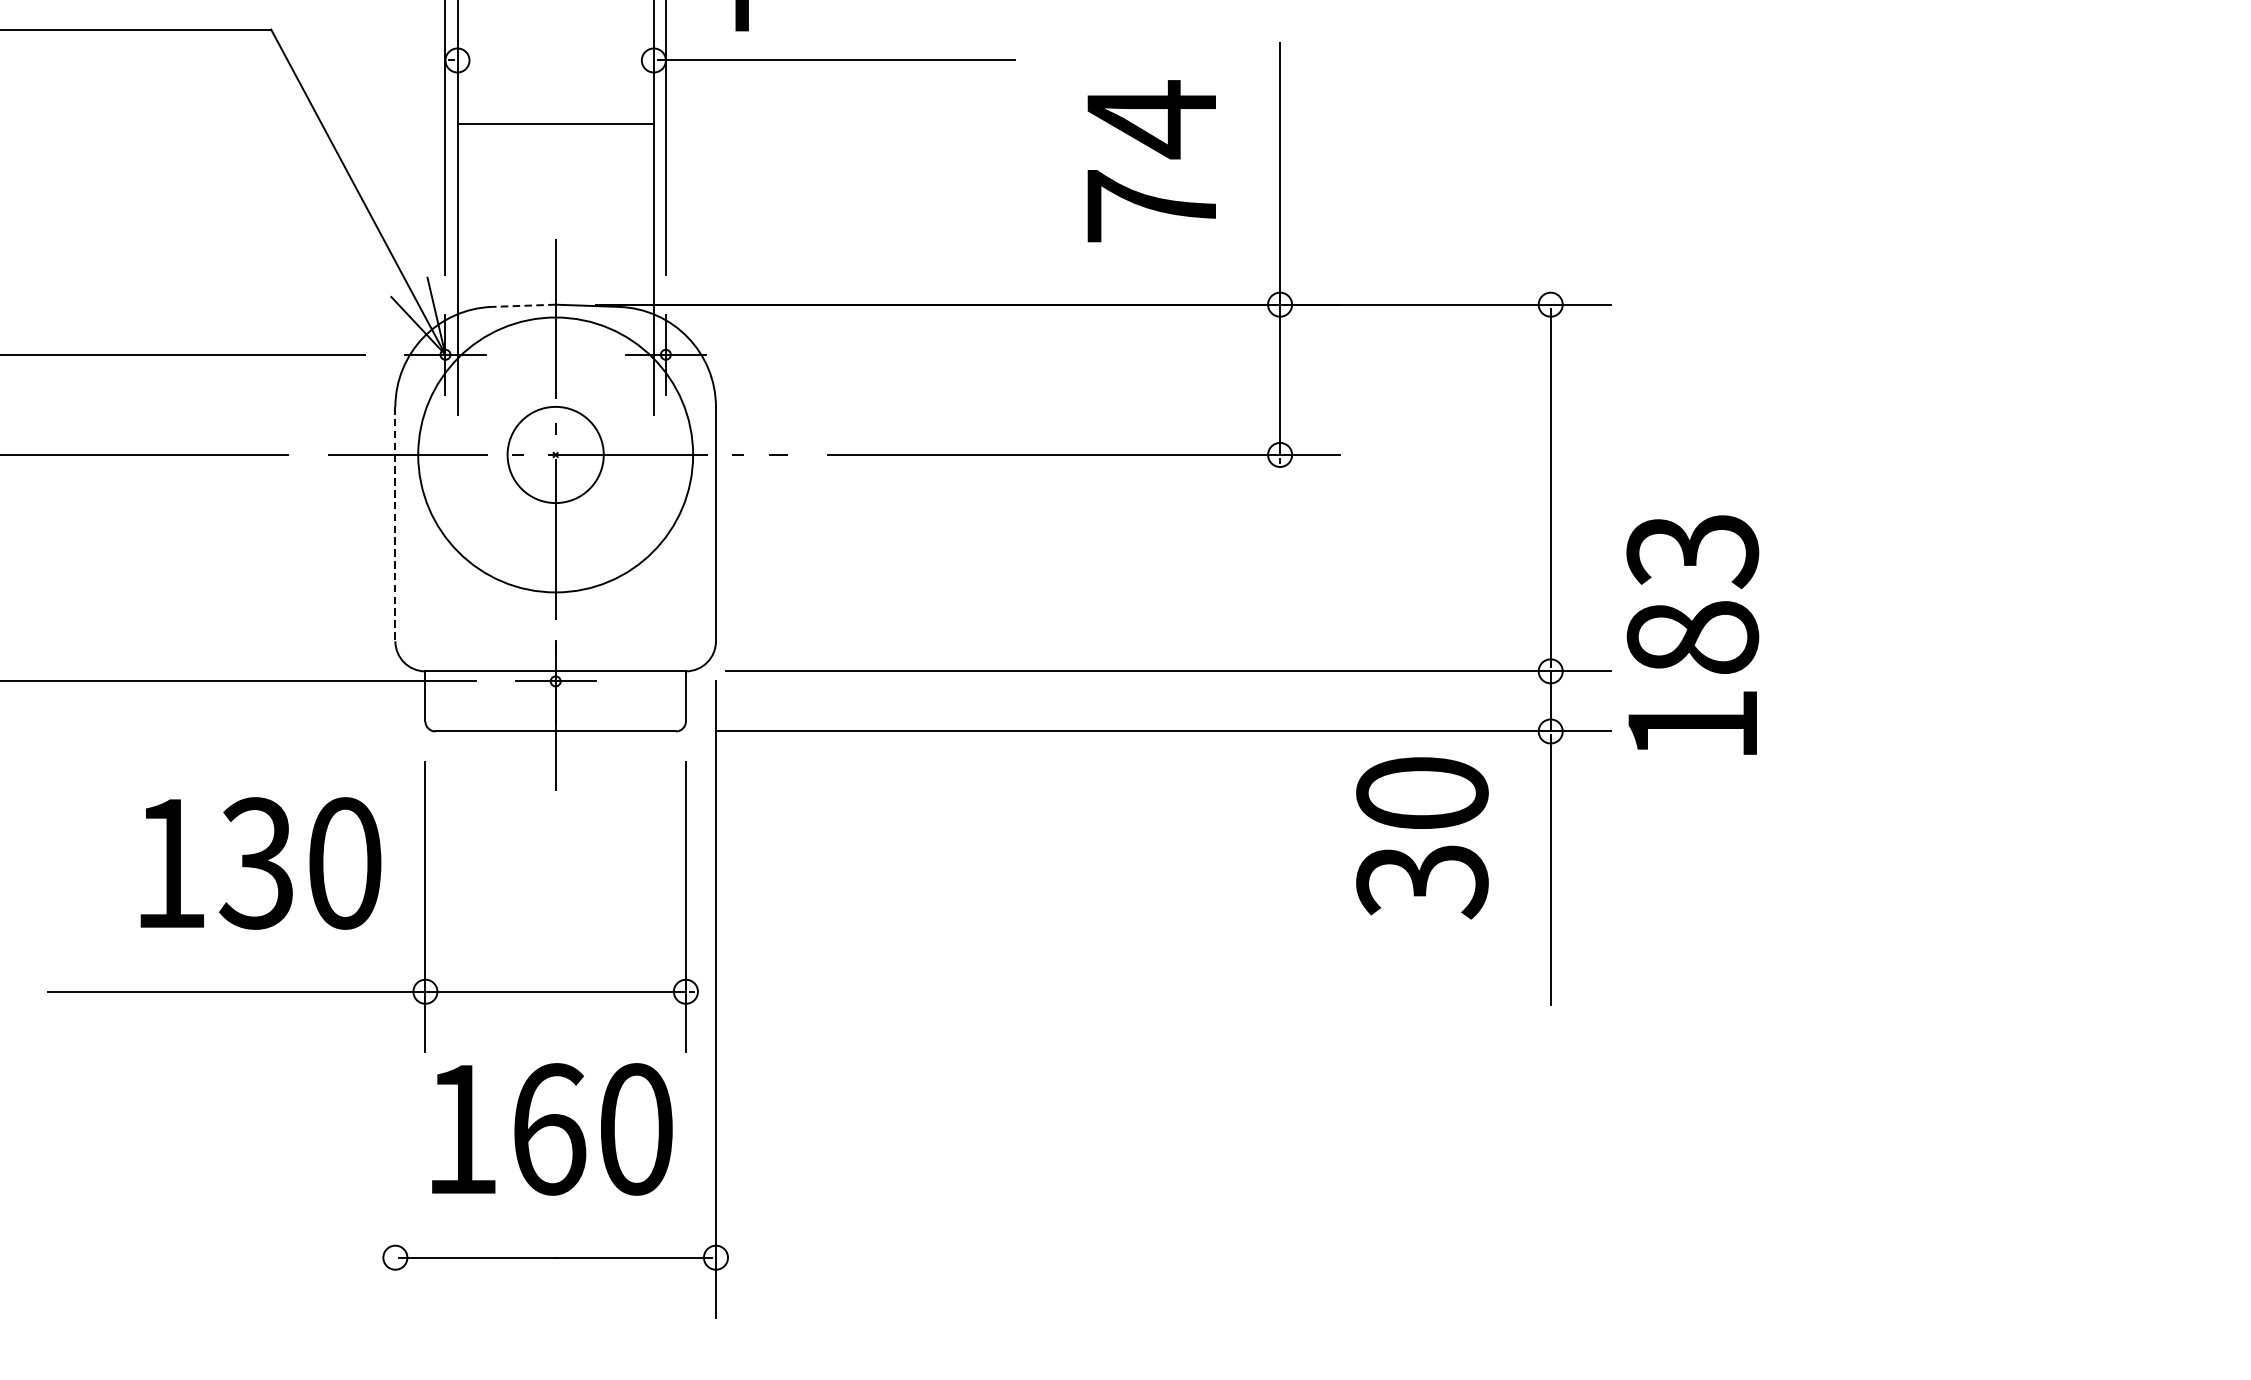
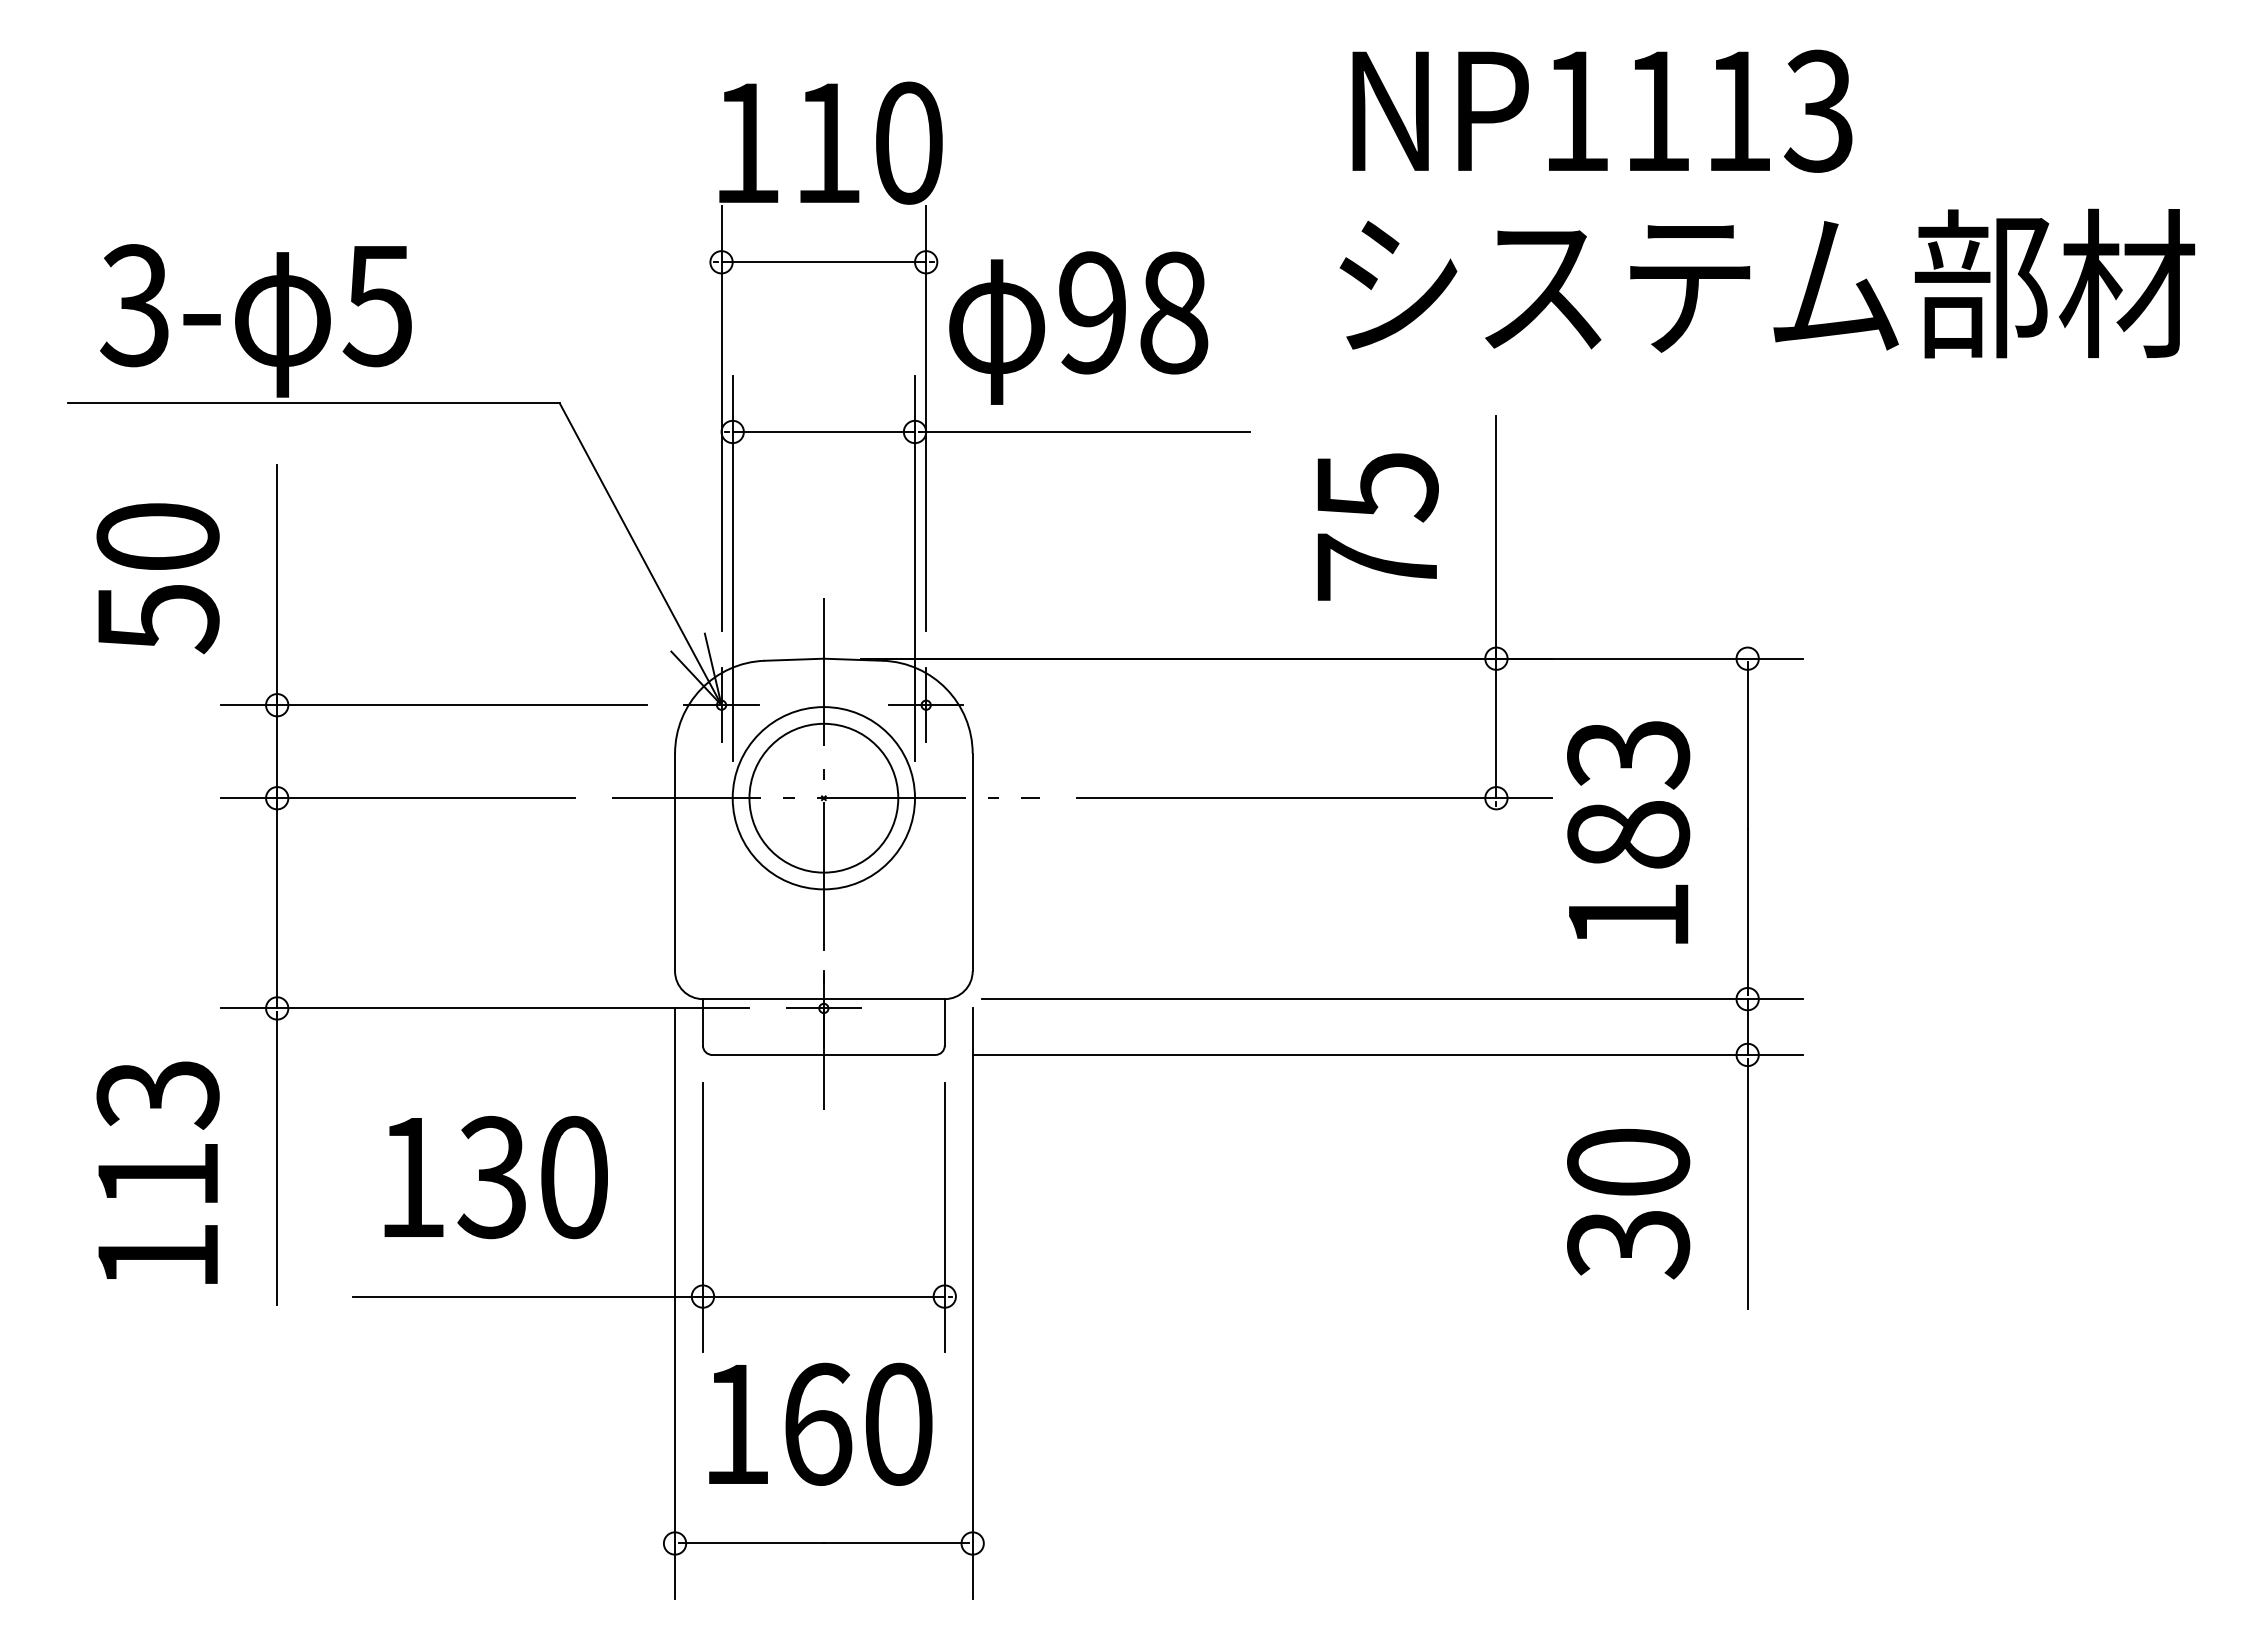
text: (1151, 119) -> (1377, 486), 74 -> 75
line: (555, 123) -> (823, 431), moved
line: (524, 305) -> (794, 659), dashed -> solid
circle: (555, 454) -> (823, 797), size x1.67
circle: (555, 455) -> (823, 798), size x0.71
line: (395, 524) -> (675, 862), dashed -> solid
text: (1692, 635) -> (1628, 832), moved
text: (1422, 838) -> (1628, 1204), moved
text: (260, 863) -> (495, 1177), moved
line: (395, 999) -> (675, 1303), added

